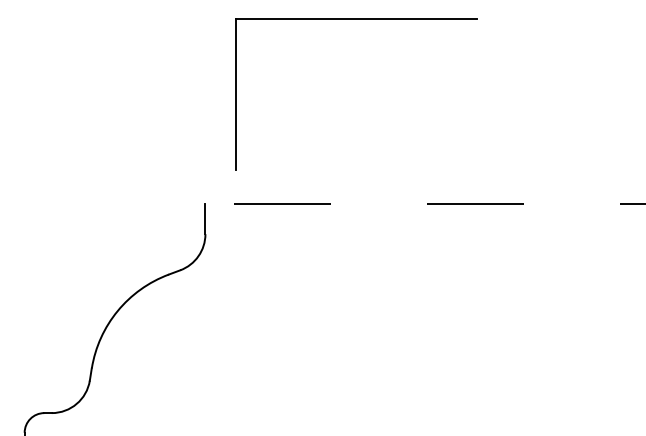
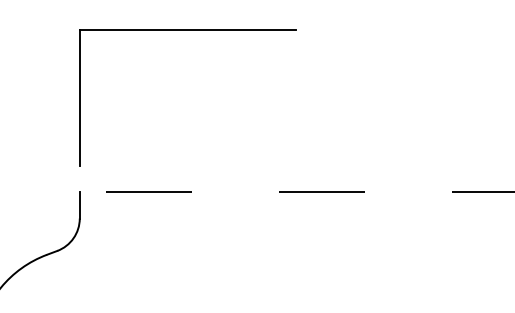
part: (356, 19) -> (187, 30), moved

